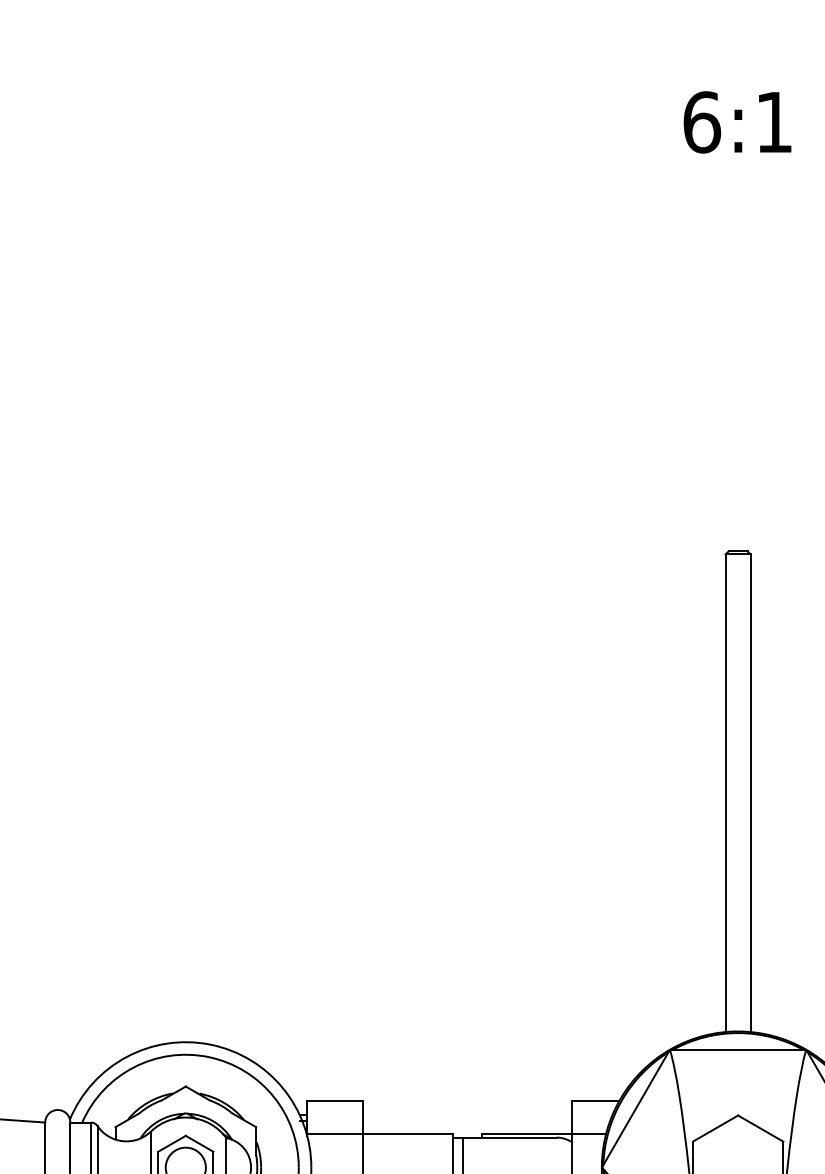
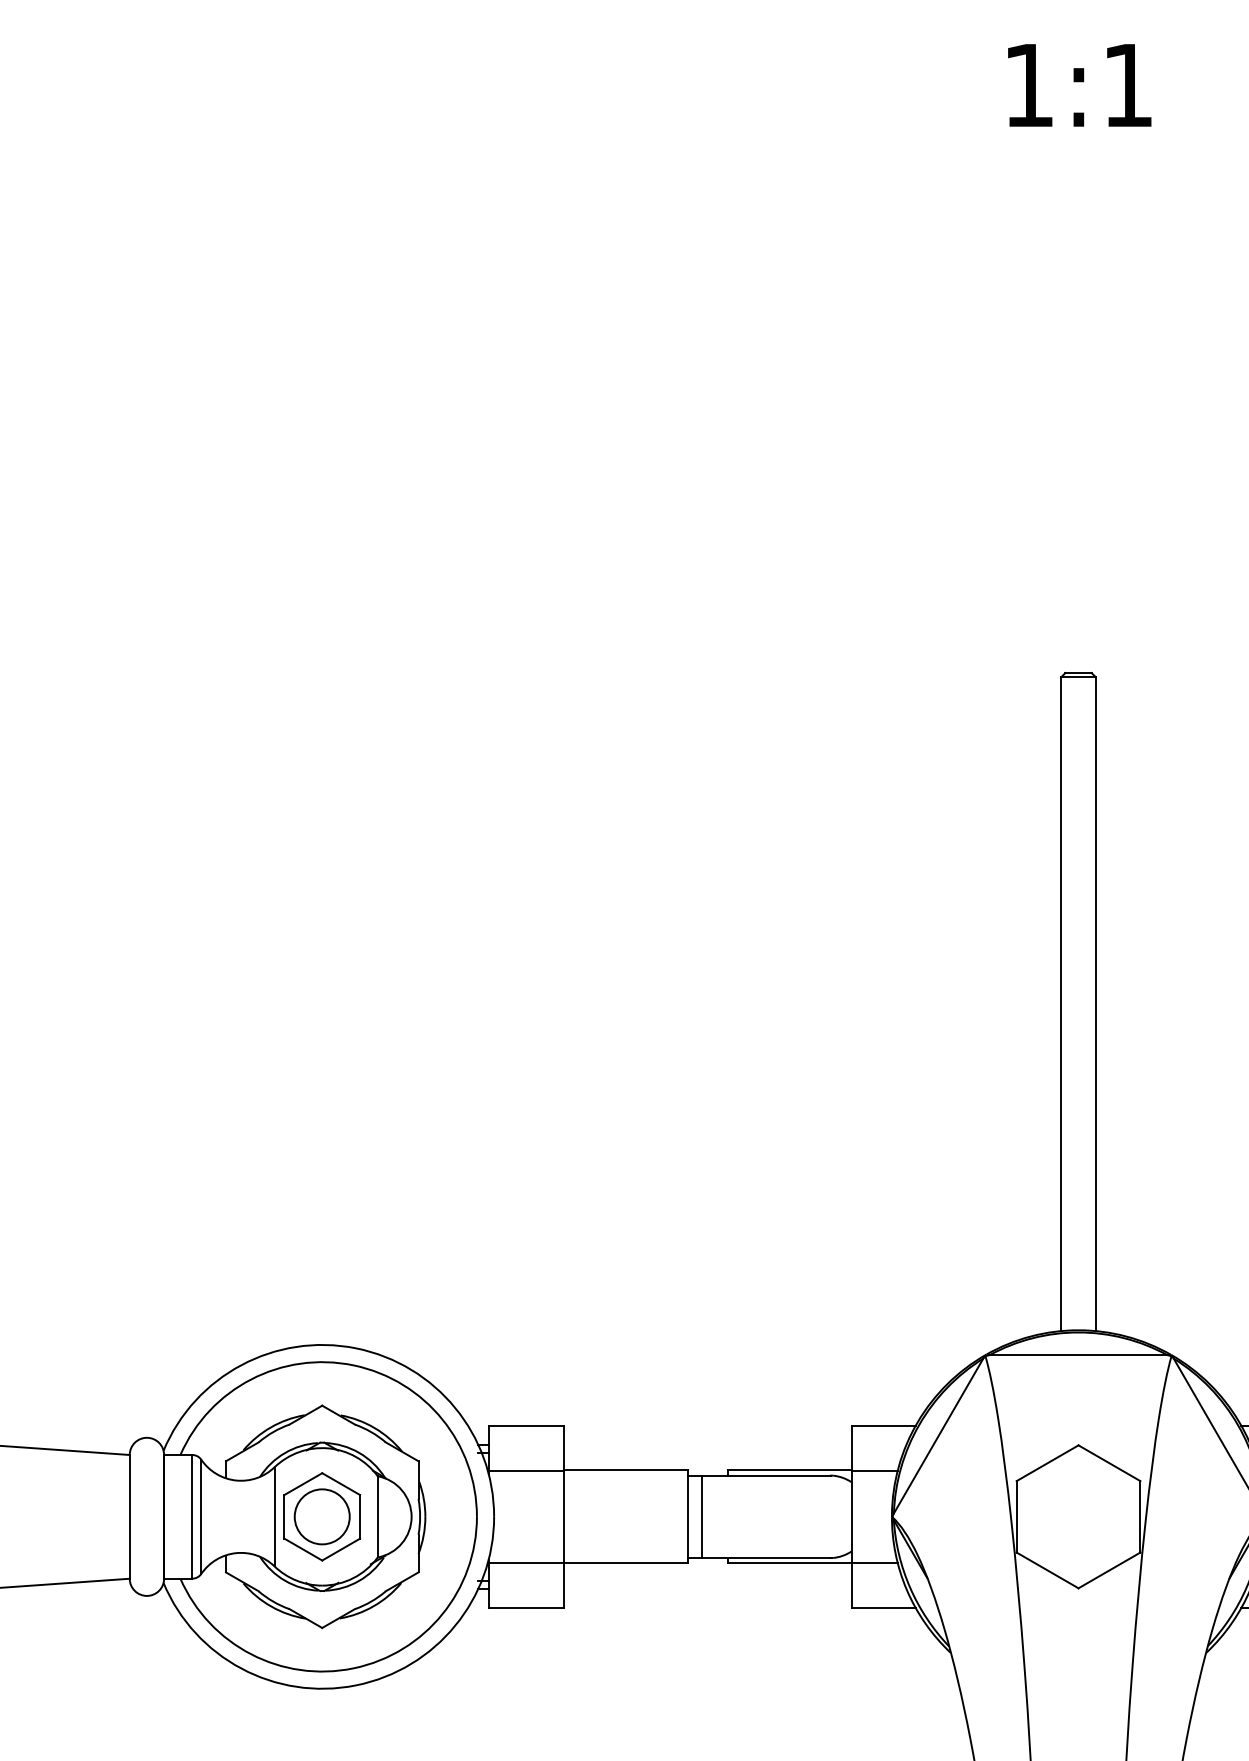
text: (702, 122) -> (1029, 85), 6:1 -> 1:1

